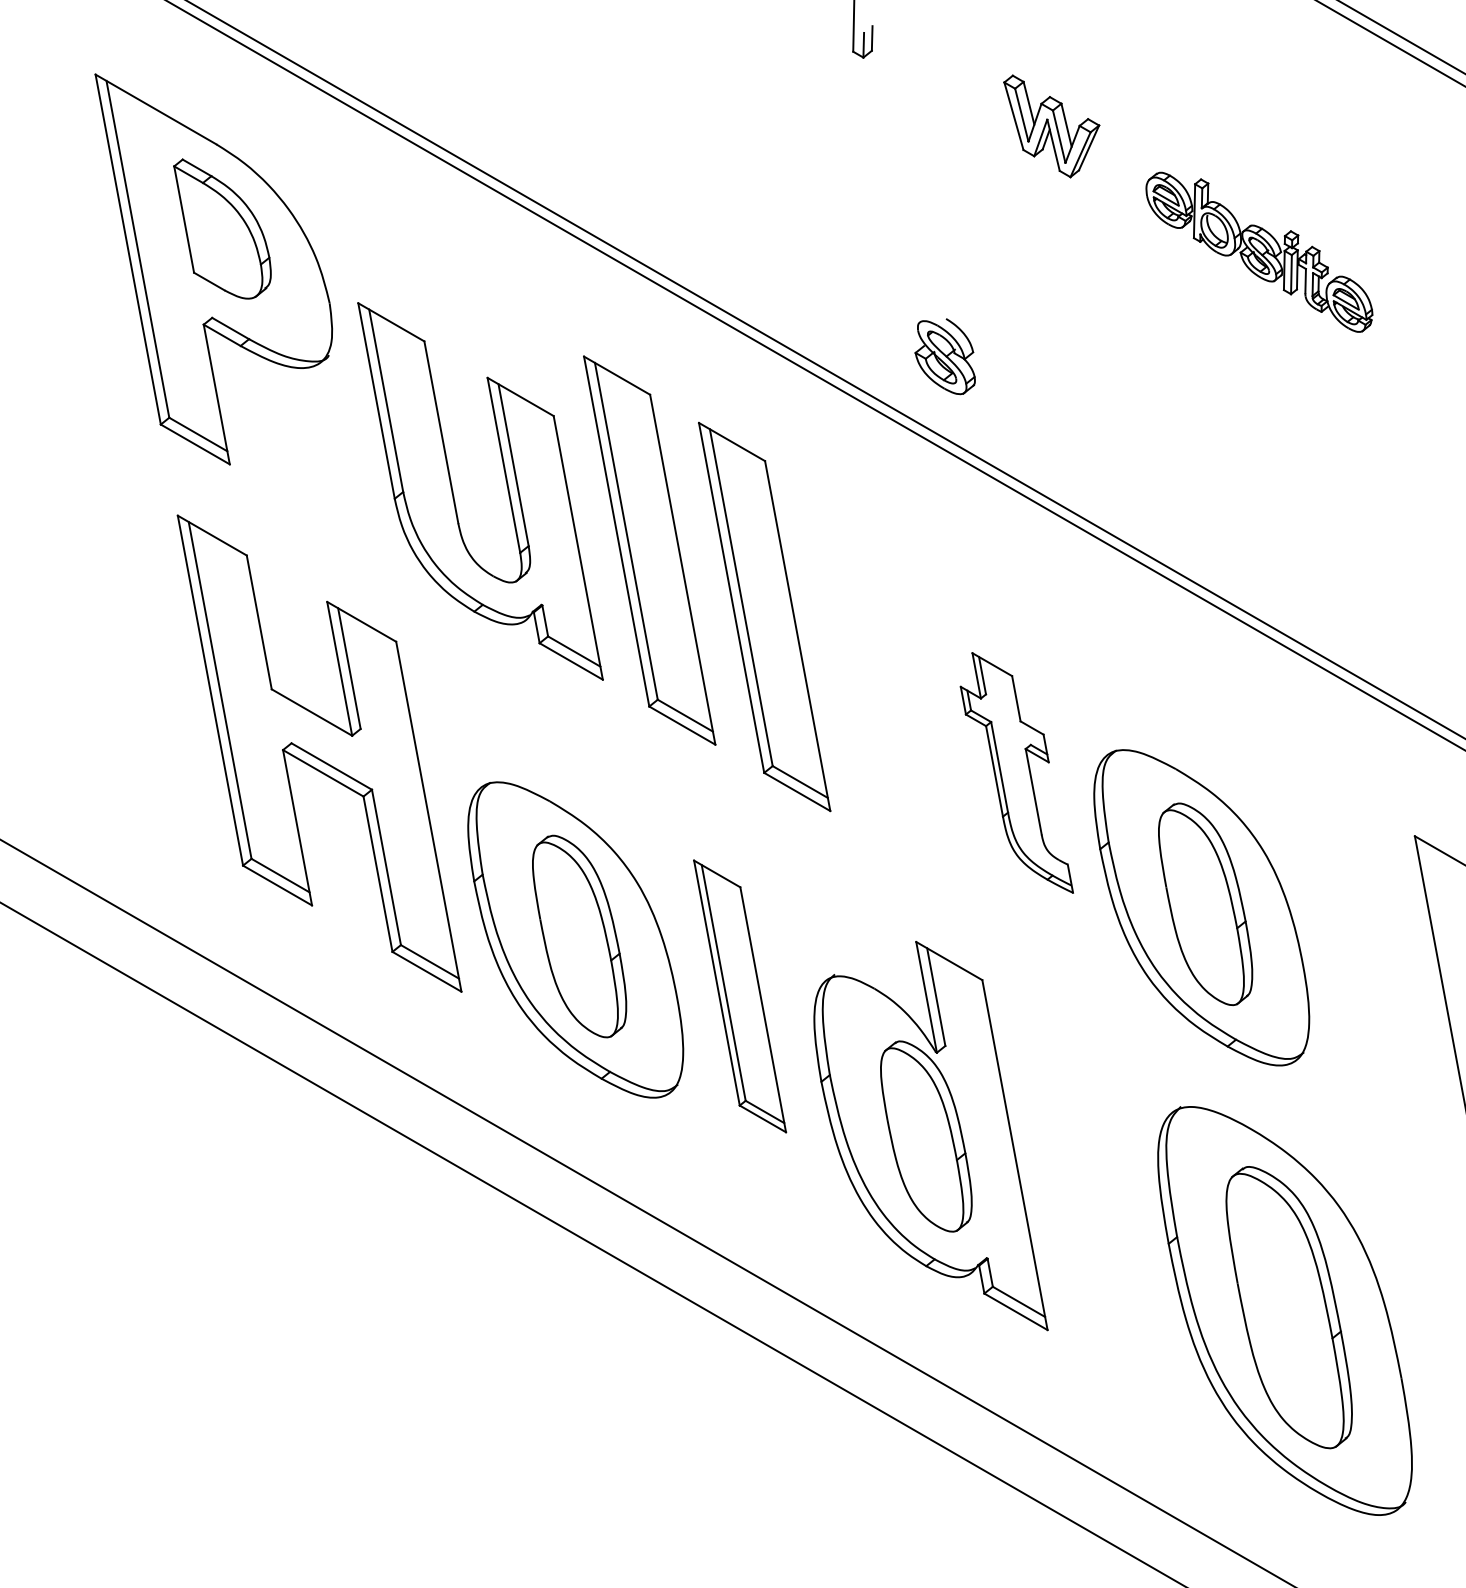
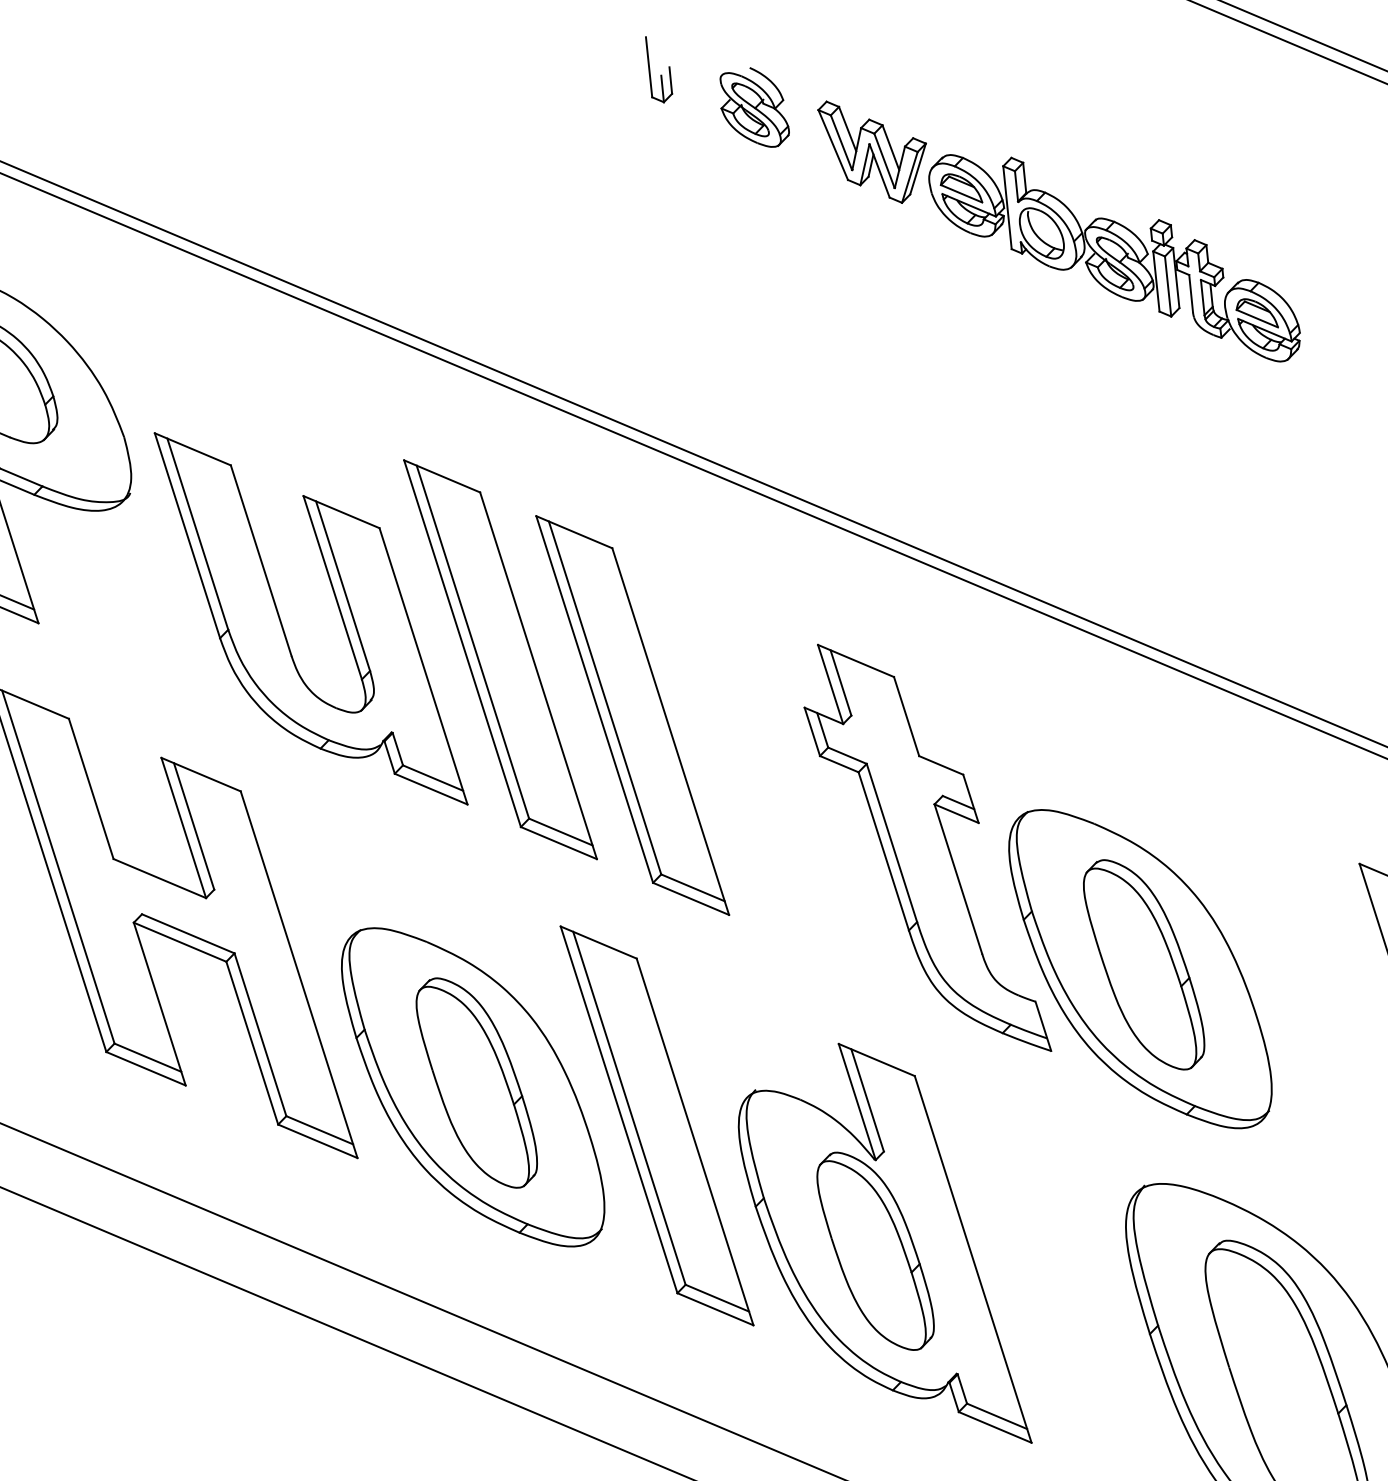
part: (1259, 251) -> (1114, 257), size x1.43
part: (944, 356) -> (753, 108), moved
part: (1016, 772) -> (923, 848), size x1.67
part: (739, 996) -> (656, 1126), size x1.43

